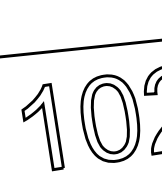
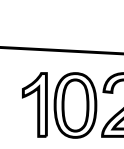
part: (40, 128) -> (34, 104), moved

